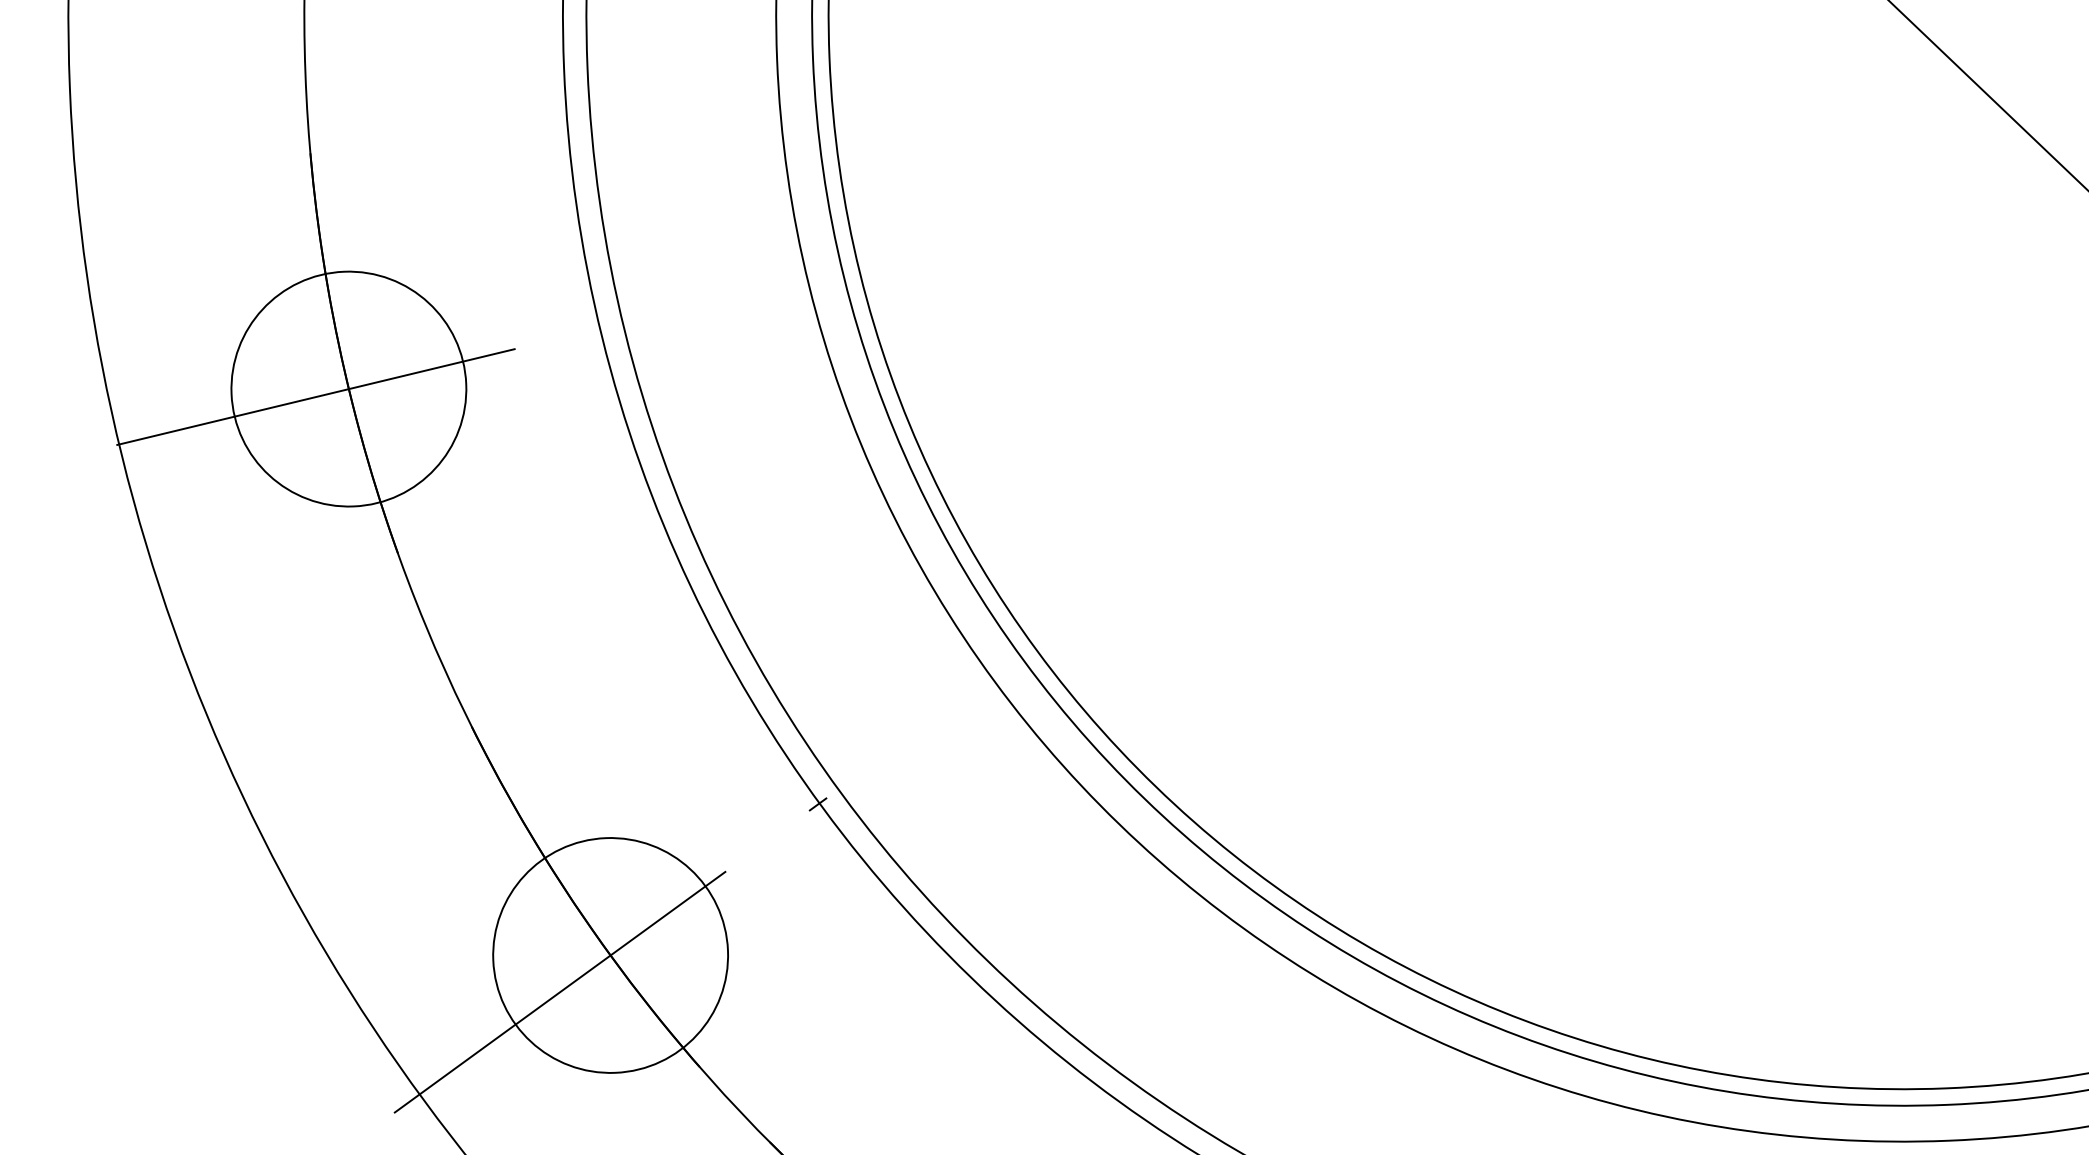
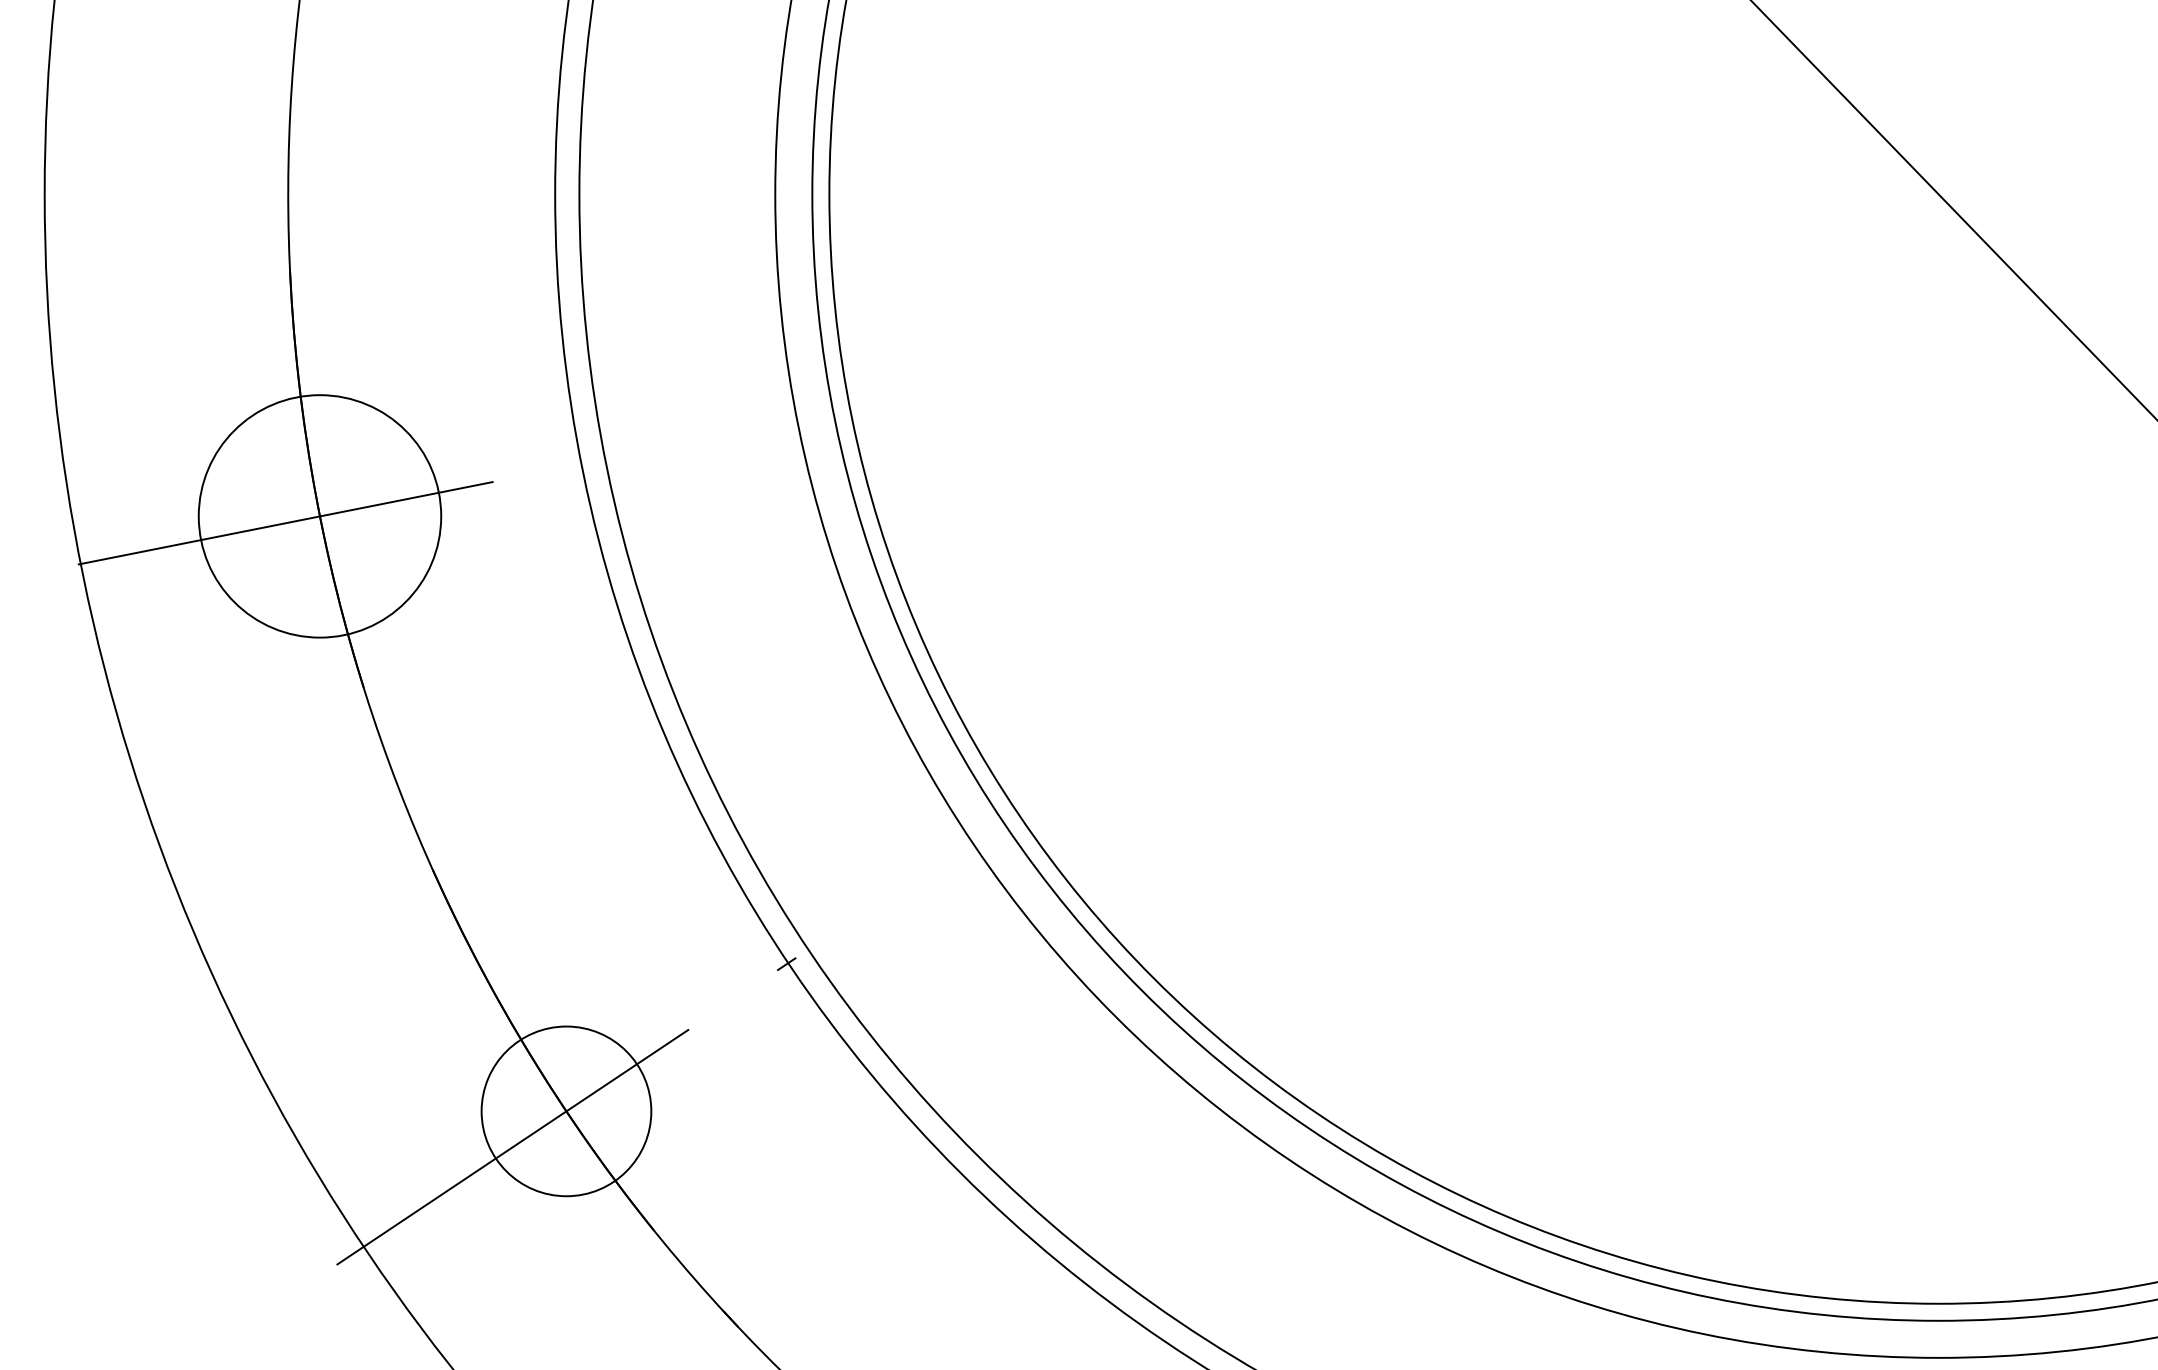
circle: (610, 955) -> (566, 1111), size x0.7

